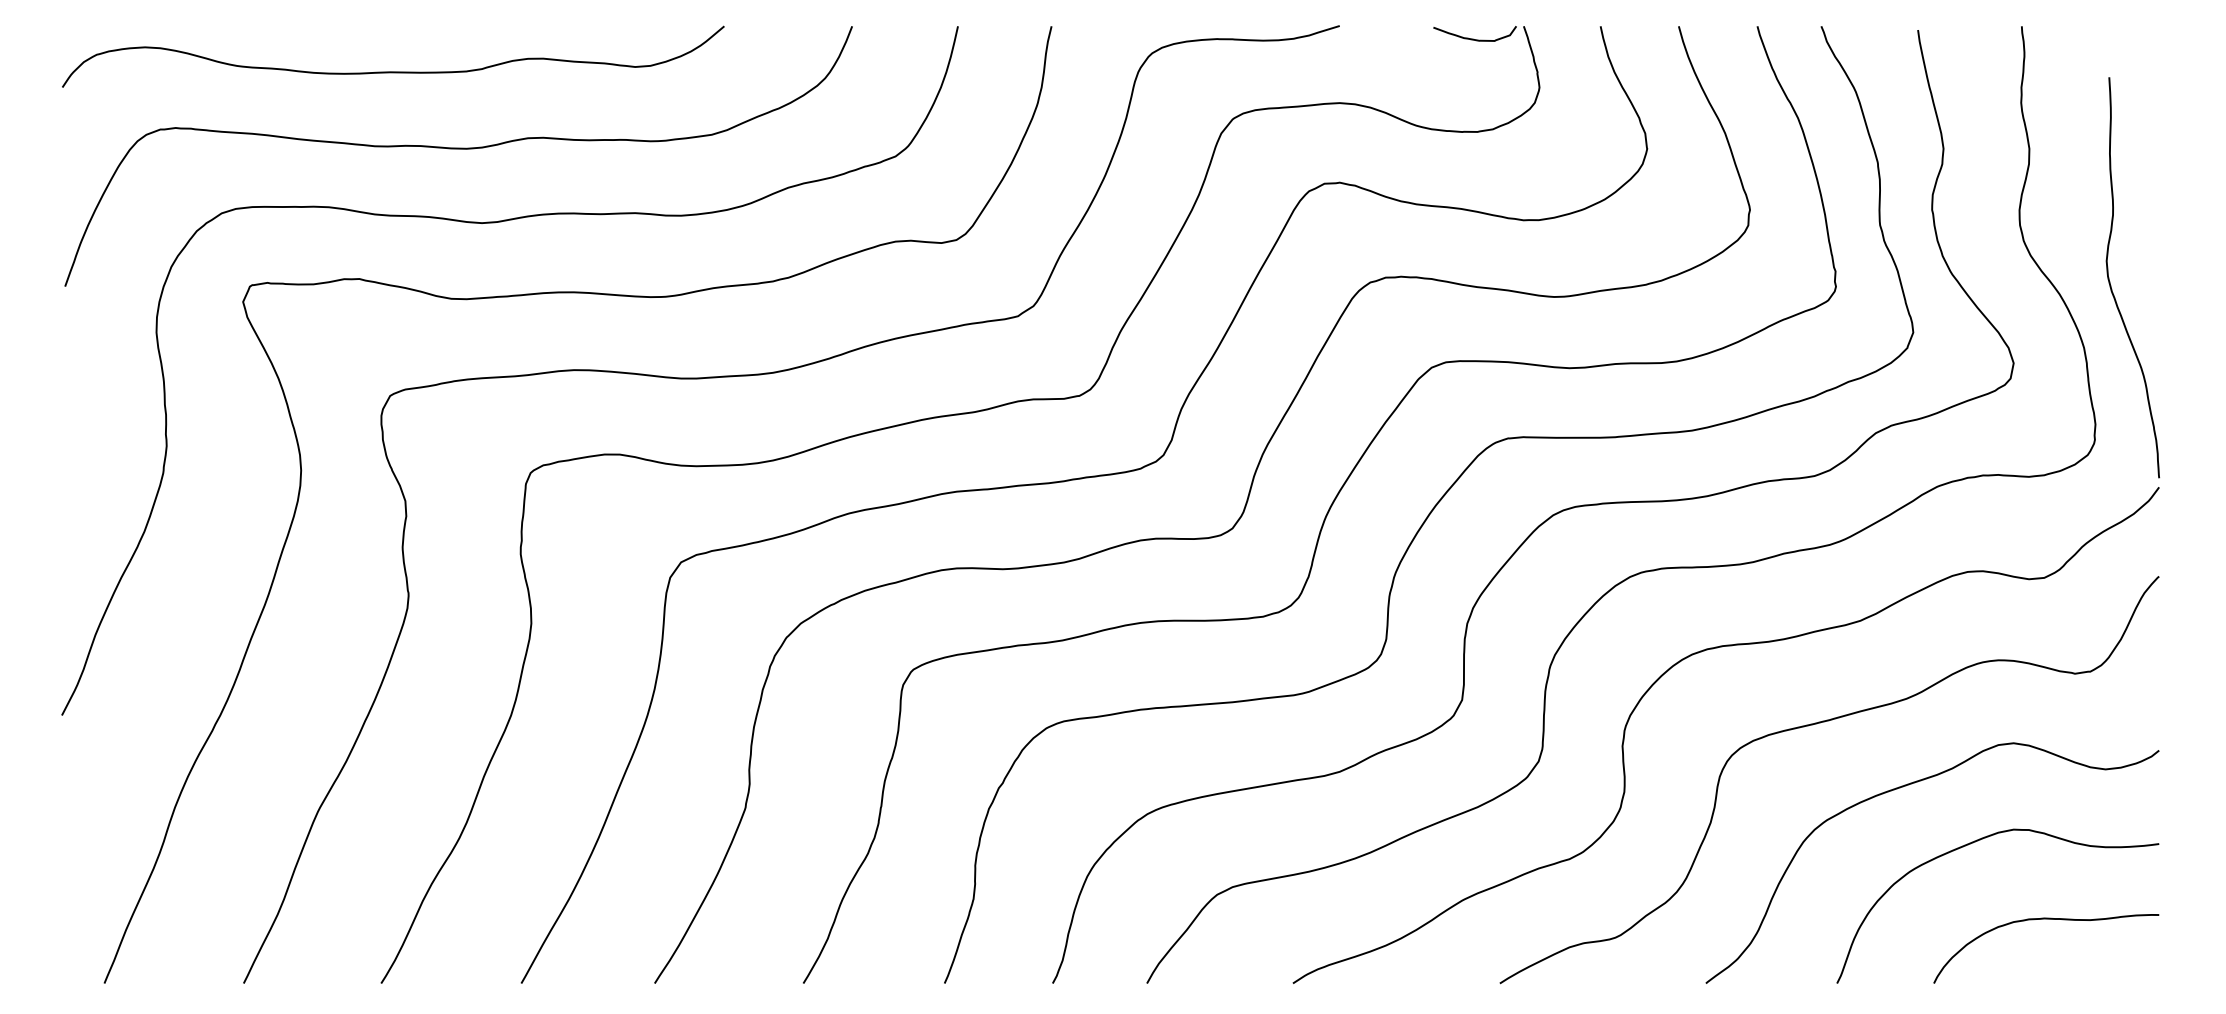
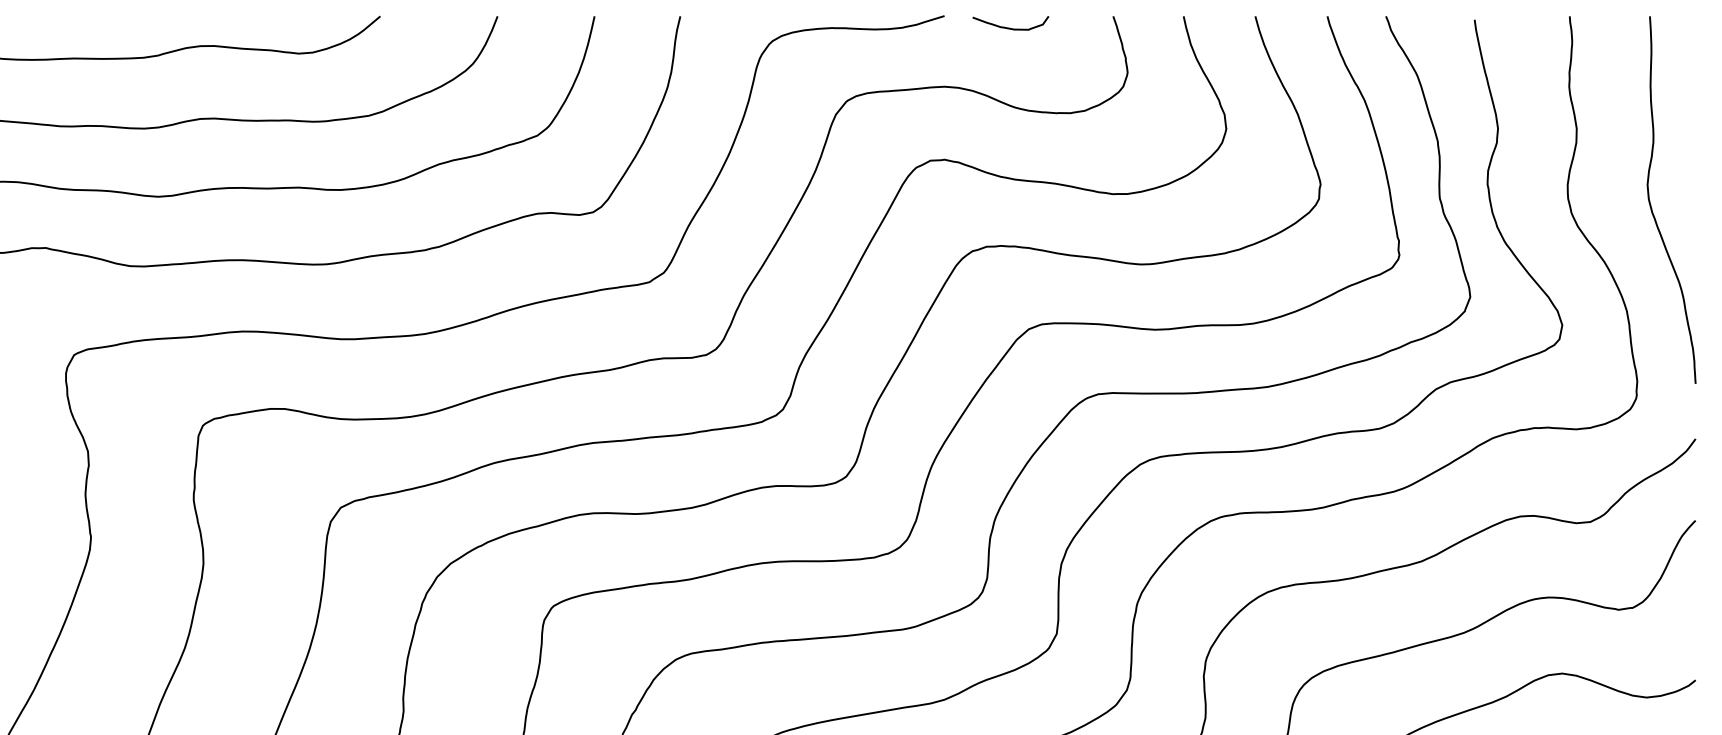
curve: (1473, 38) -> (1009, 27), moved
curve: (2110, 281) -> (1651, 203), moved

